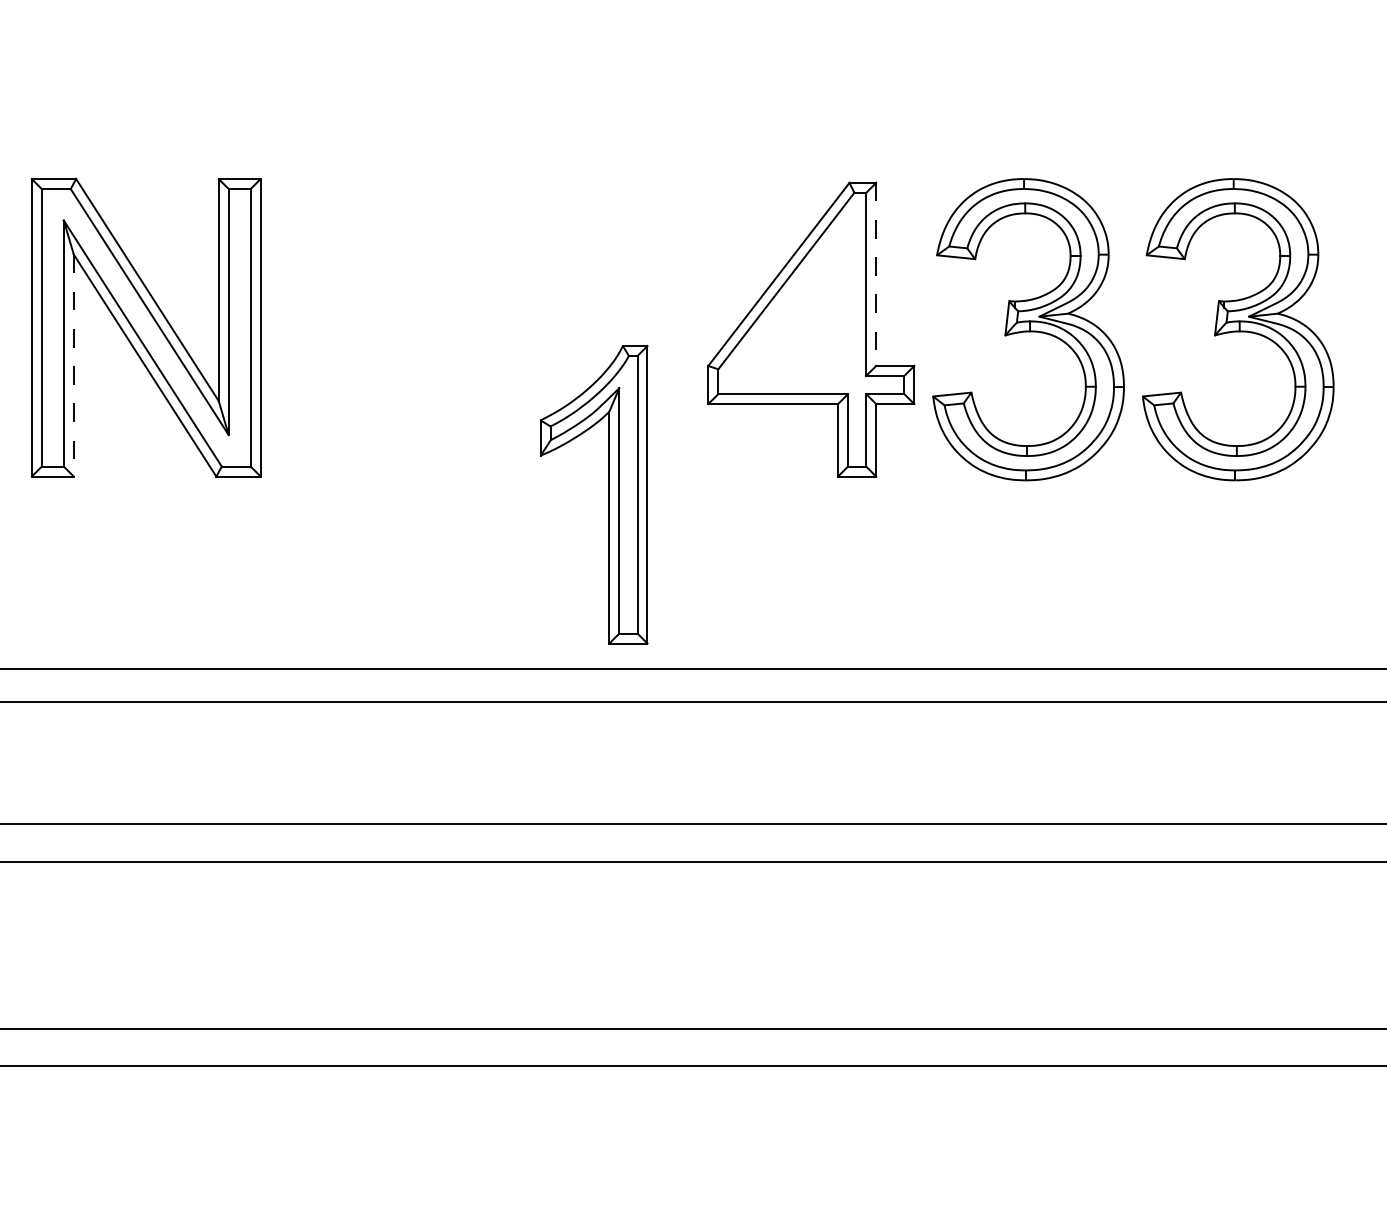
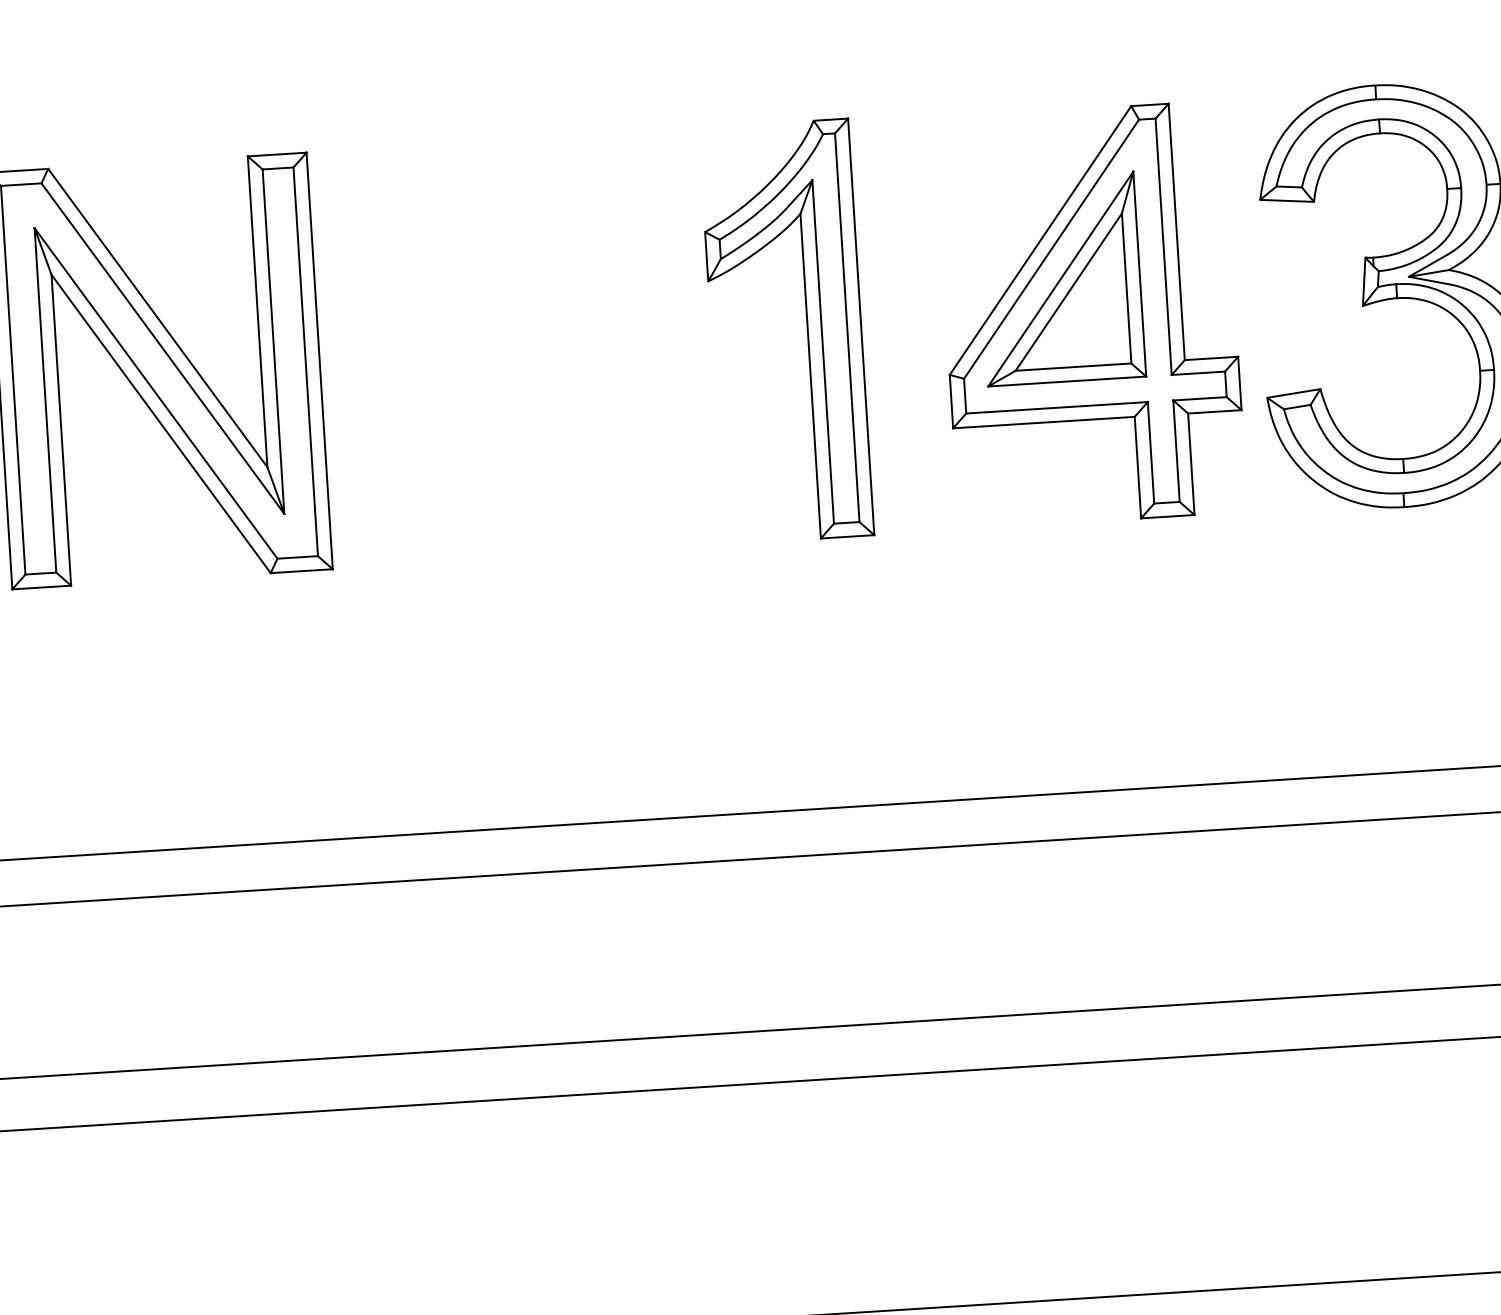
line: (876, 274) -> (1177, 232), dashed -> solid
part: (791, 302) -> (1060, 278), added
line: (73, 366) -> (61, 431), dashed -> solid
part: (608, 494) -> (806, 329), moved

